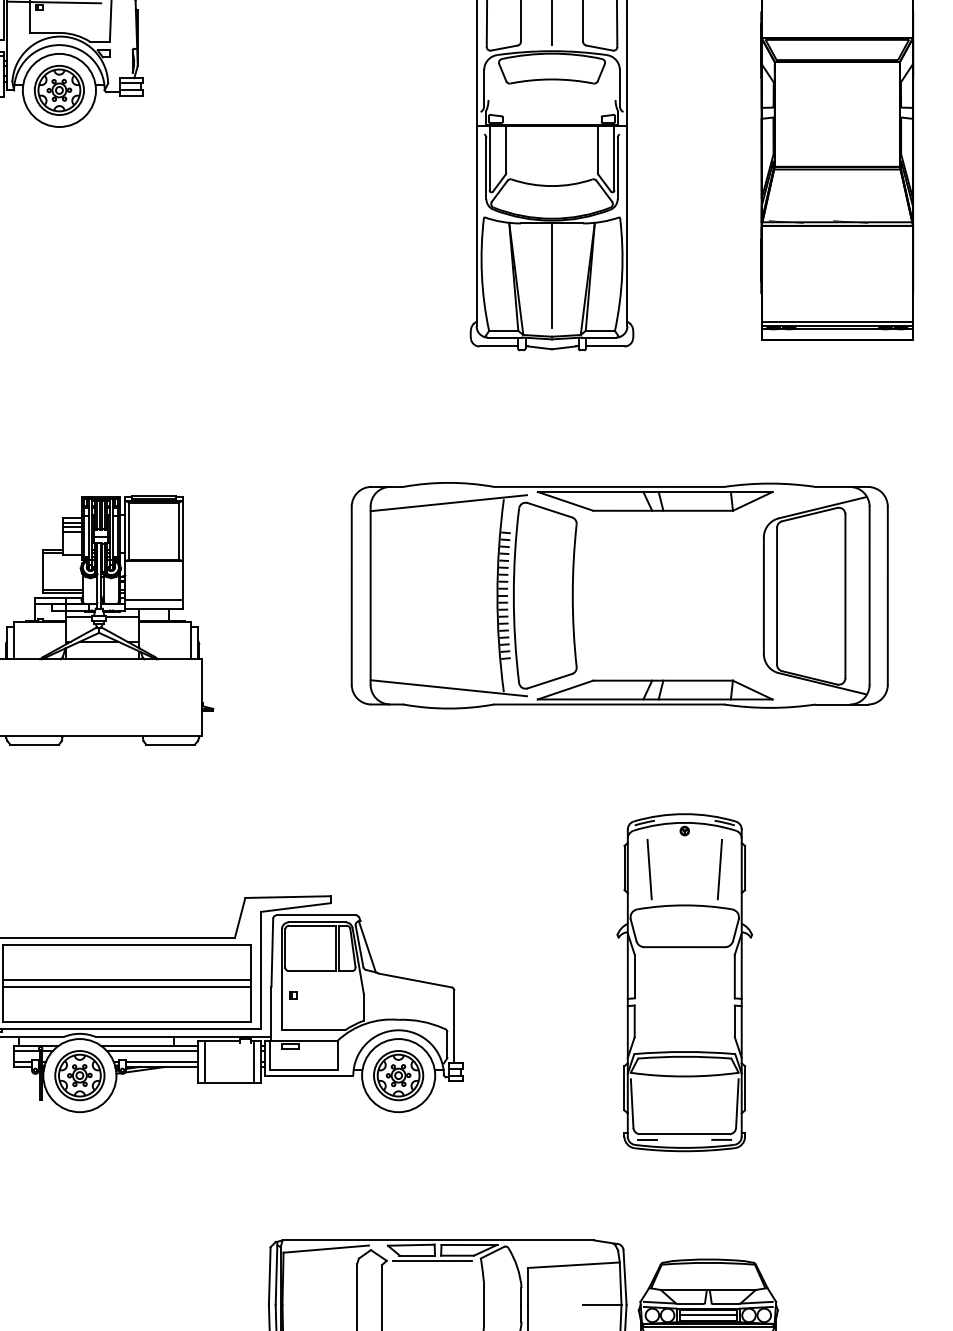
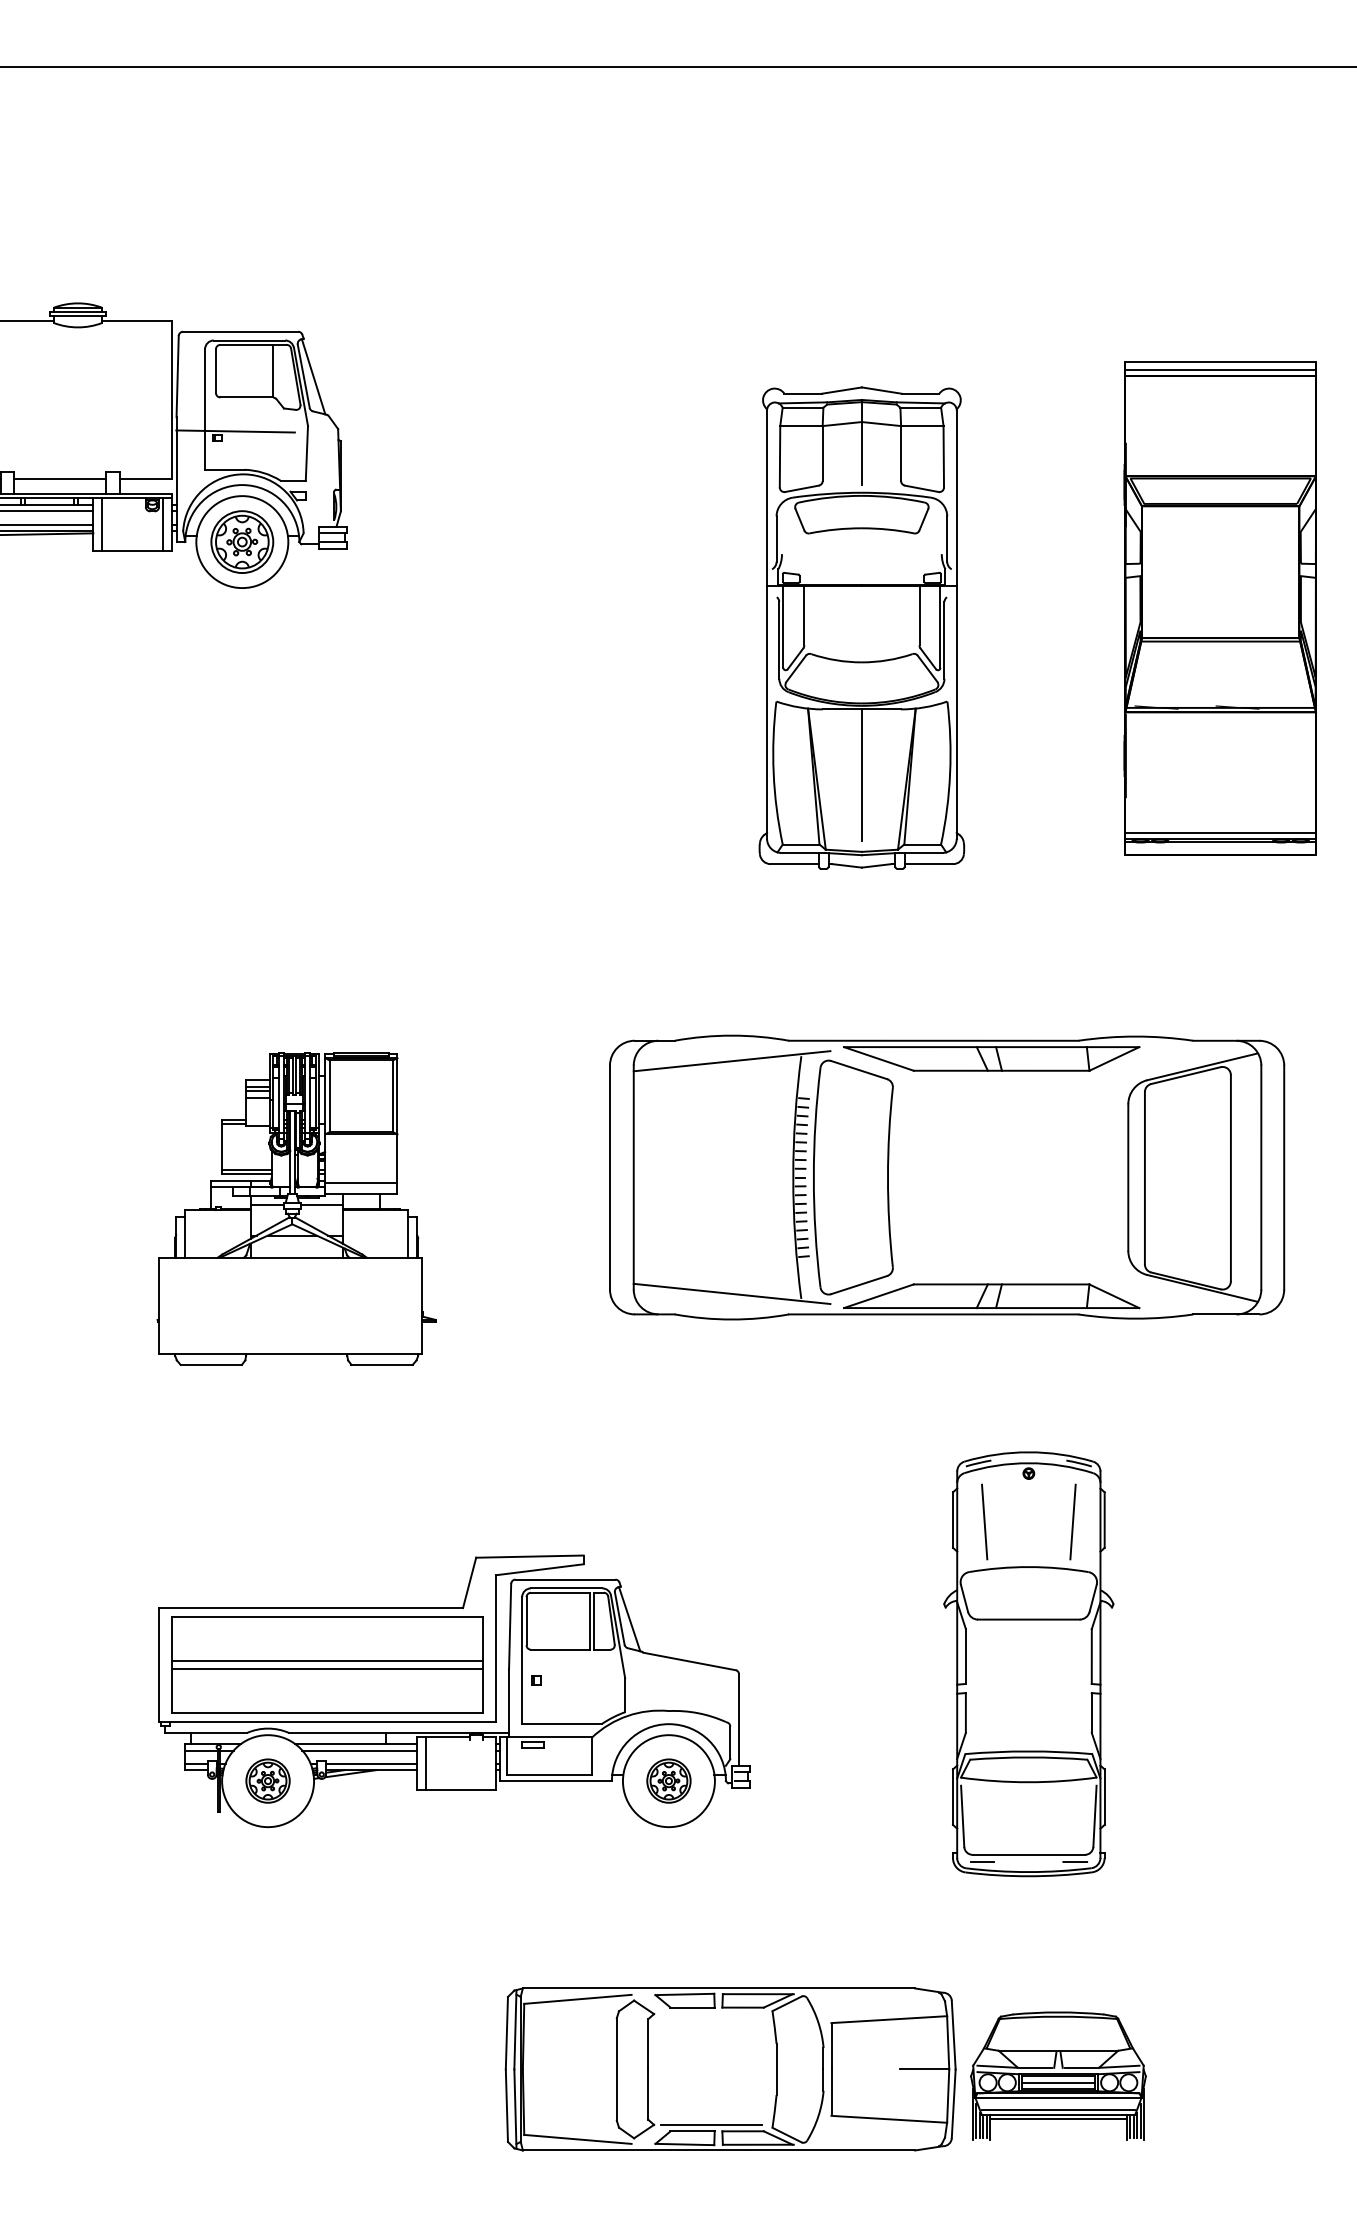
line: (254, 1061) -> (487, 1763), removed
part: (79, 1075) -> (267, 1780), size x0.7
part: (398, 1075) -> (668, 1780), size x0.7
line: (432, 1261) -> (711, 2014), removed

